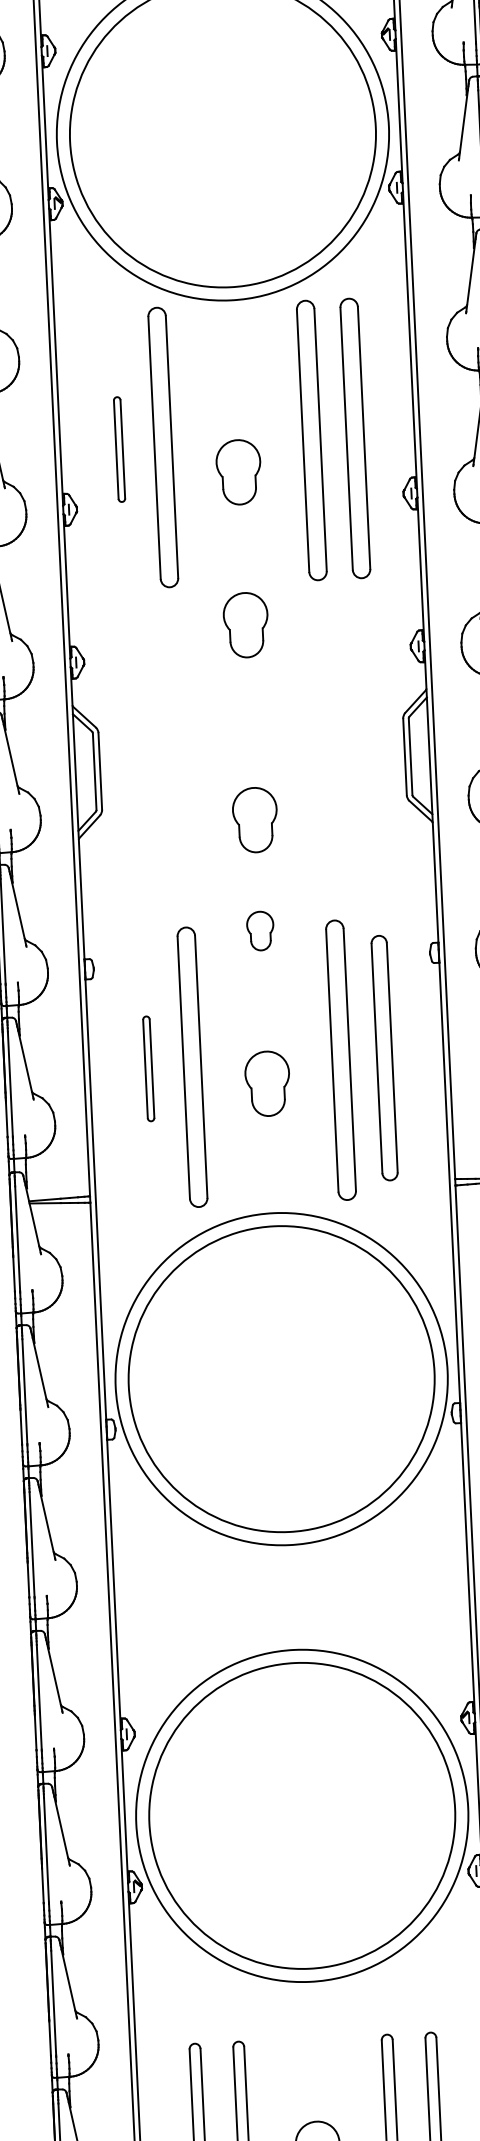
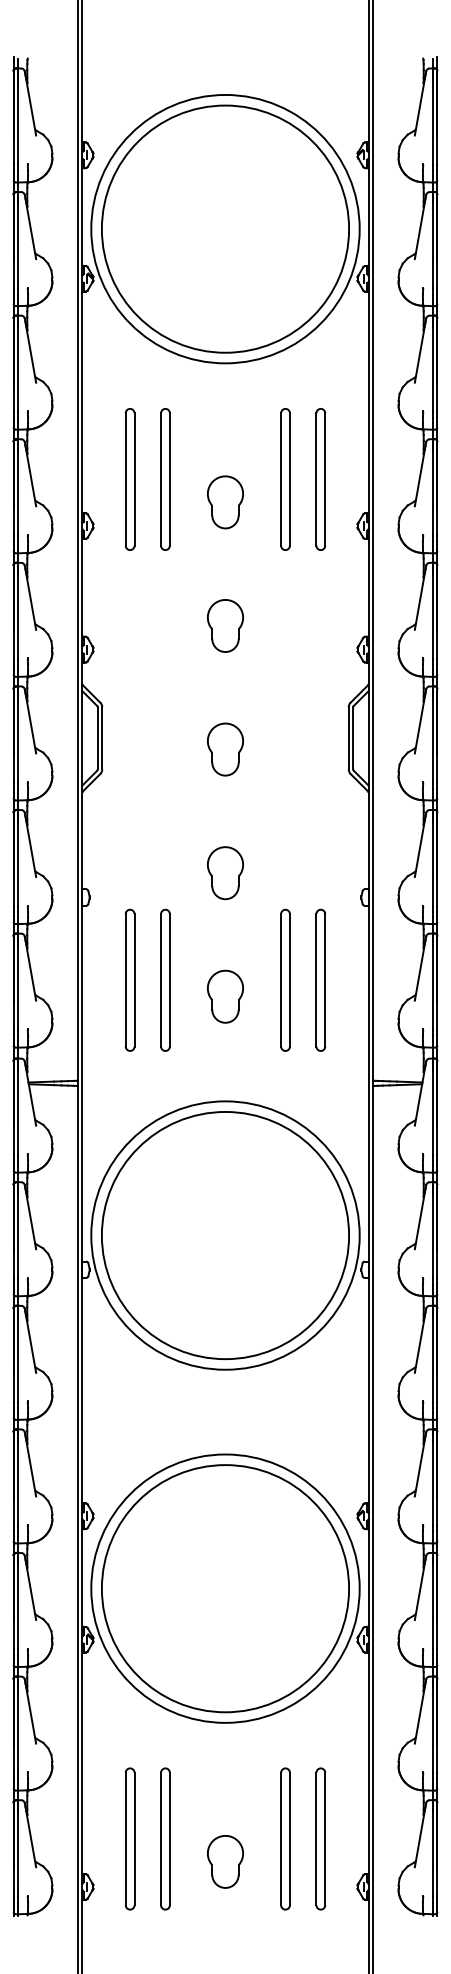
part: (355, 438) -> (320, 479), size x0.62
part: (311, 440) -> (285, 479), size x0.62
part: (163, 447) -> (165, 479), size x0.62
part: (118, 449) -> (129, 479), size x1.67
part: (255, 820) -> (225, 749), moved
part: (260, 931) -> (225, 873), size x1.67
part: (384, 1056) -> (320, 979), size x0.71
part: (340, 1058) -> (285, 979), size x0.62
part: (192, 1065) -> (165, 979), size x0.62
part: (147, 1068) -> (129, 979), size x1.67

